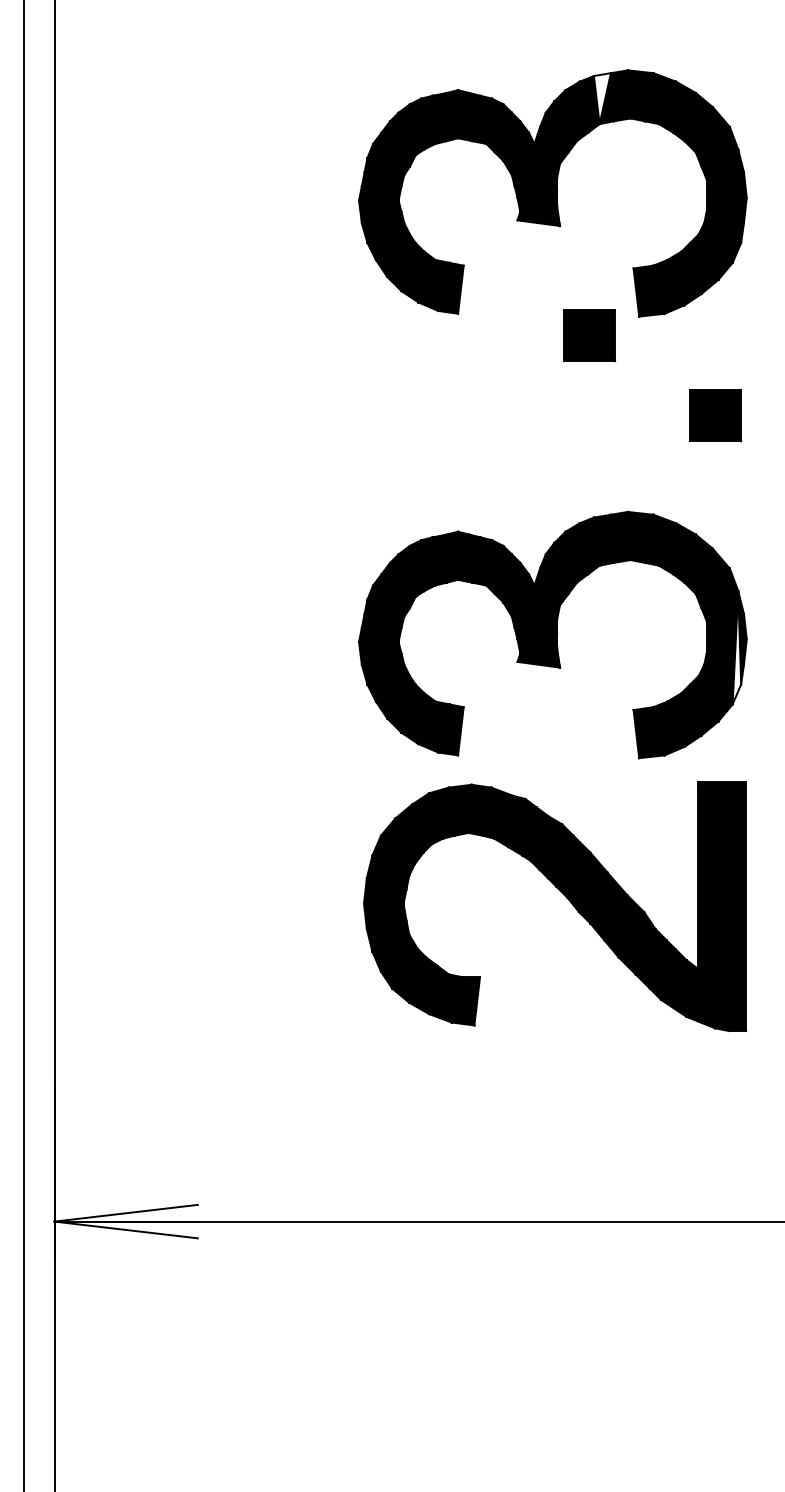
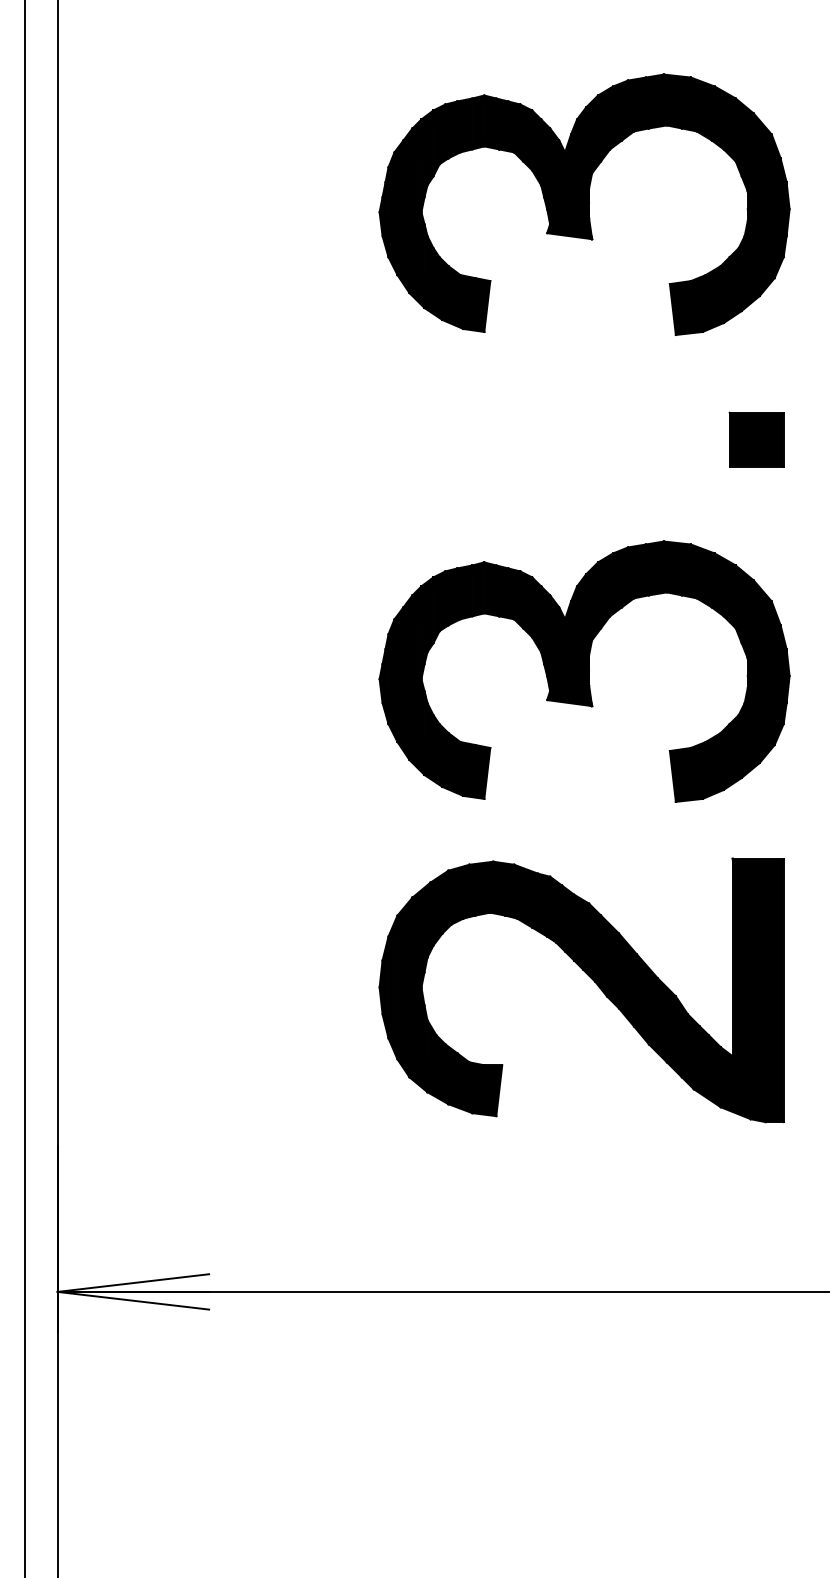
fill: (601, 98) -> (635, 104), added
part: (589, 335) -> (623, 354), removed
fill: (736, 647) -> (778, 684), added
part: (564, 896) -> (591, 979), moved

